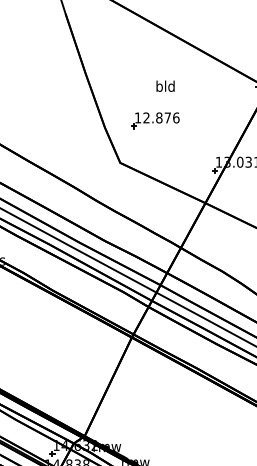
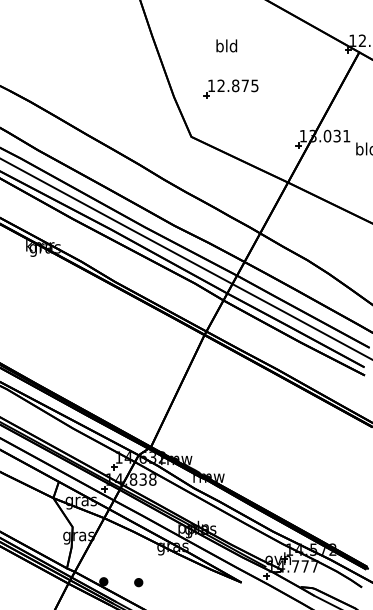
text: (165, 85) -> (226, 45), moved
text: (175, 117) -> (254, 85), 12.876 -> 12.875

